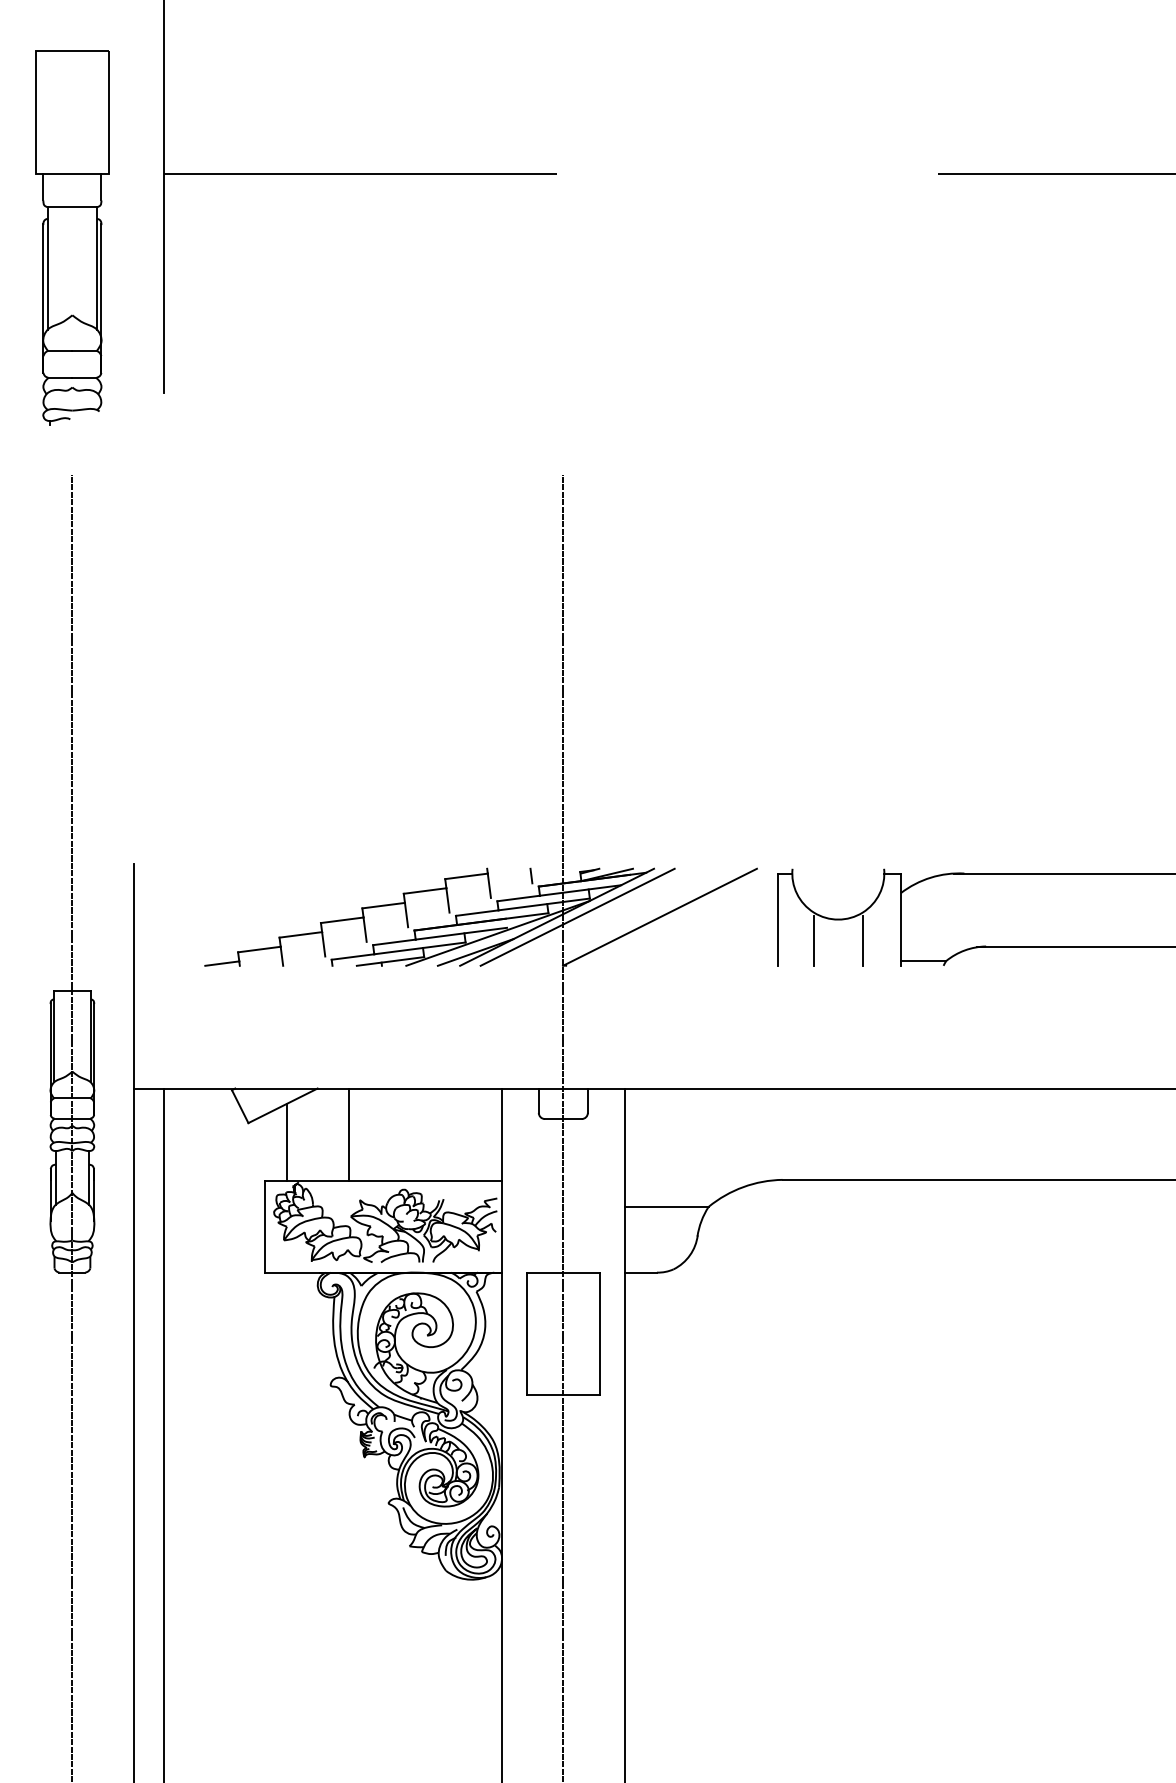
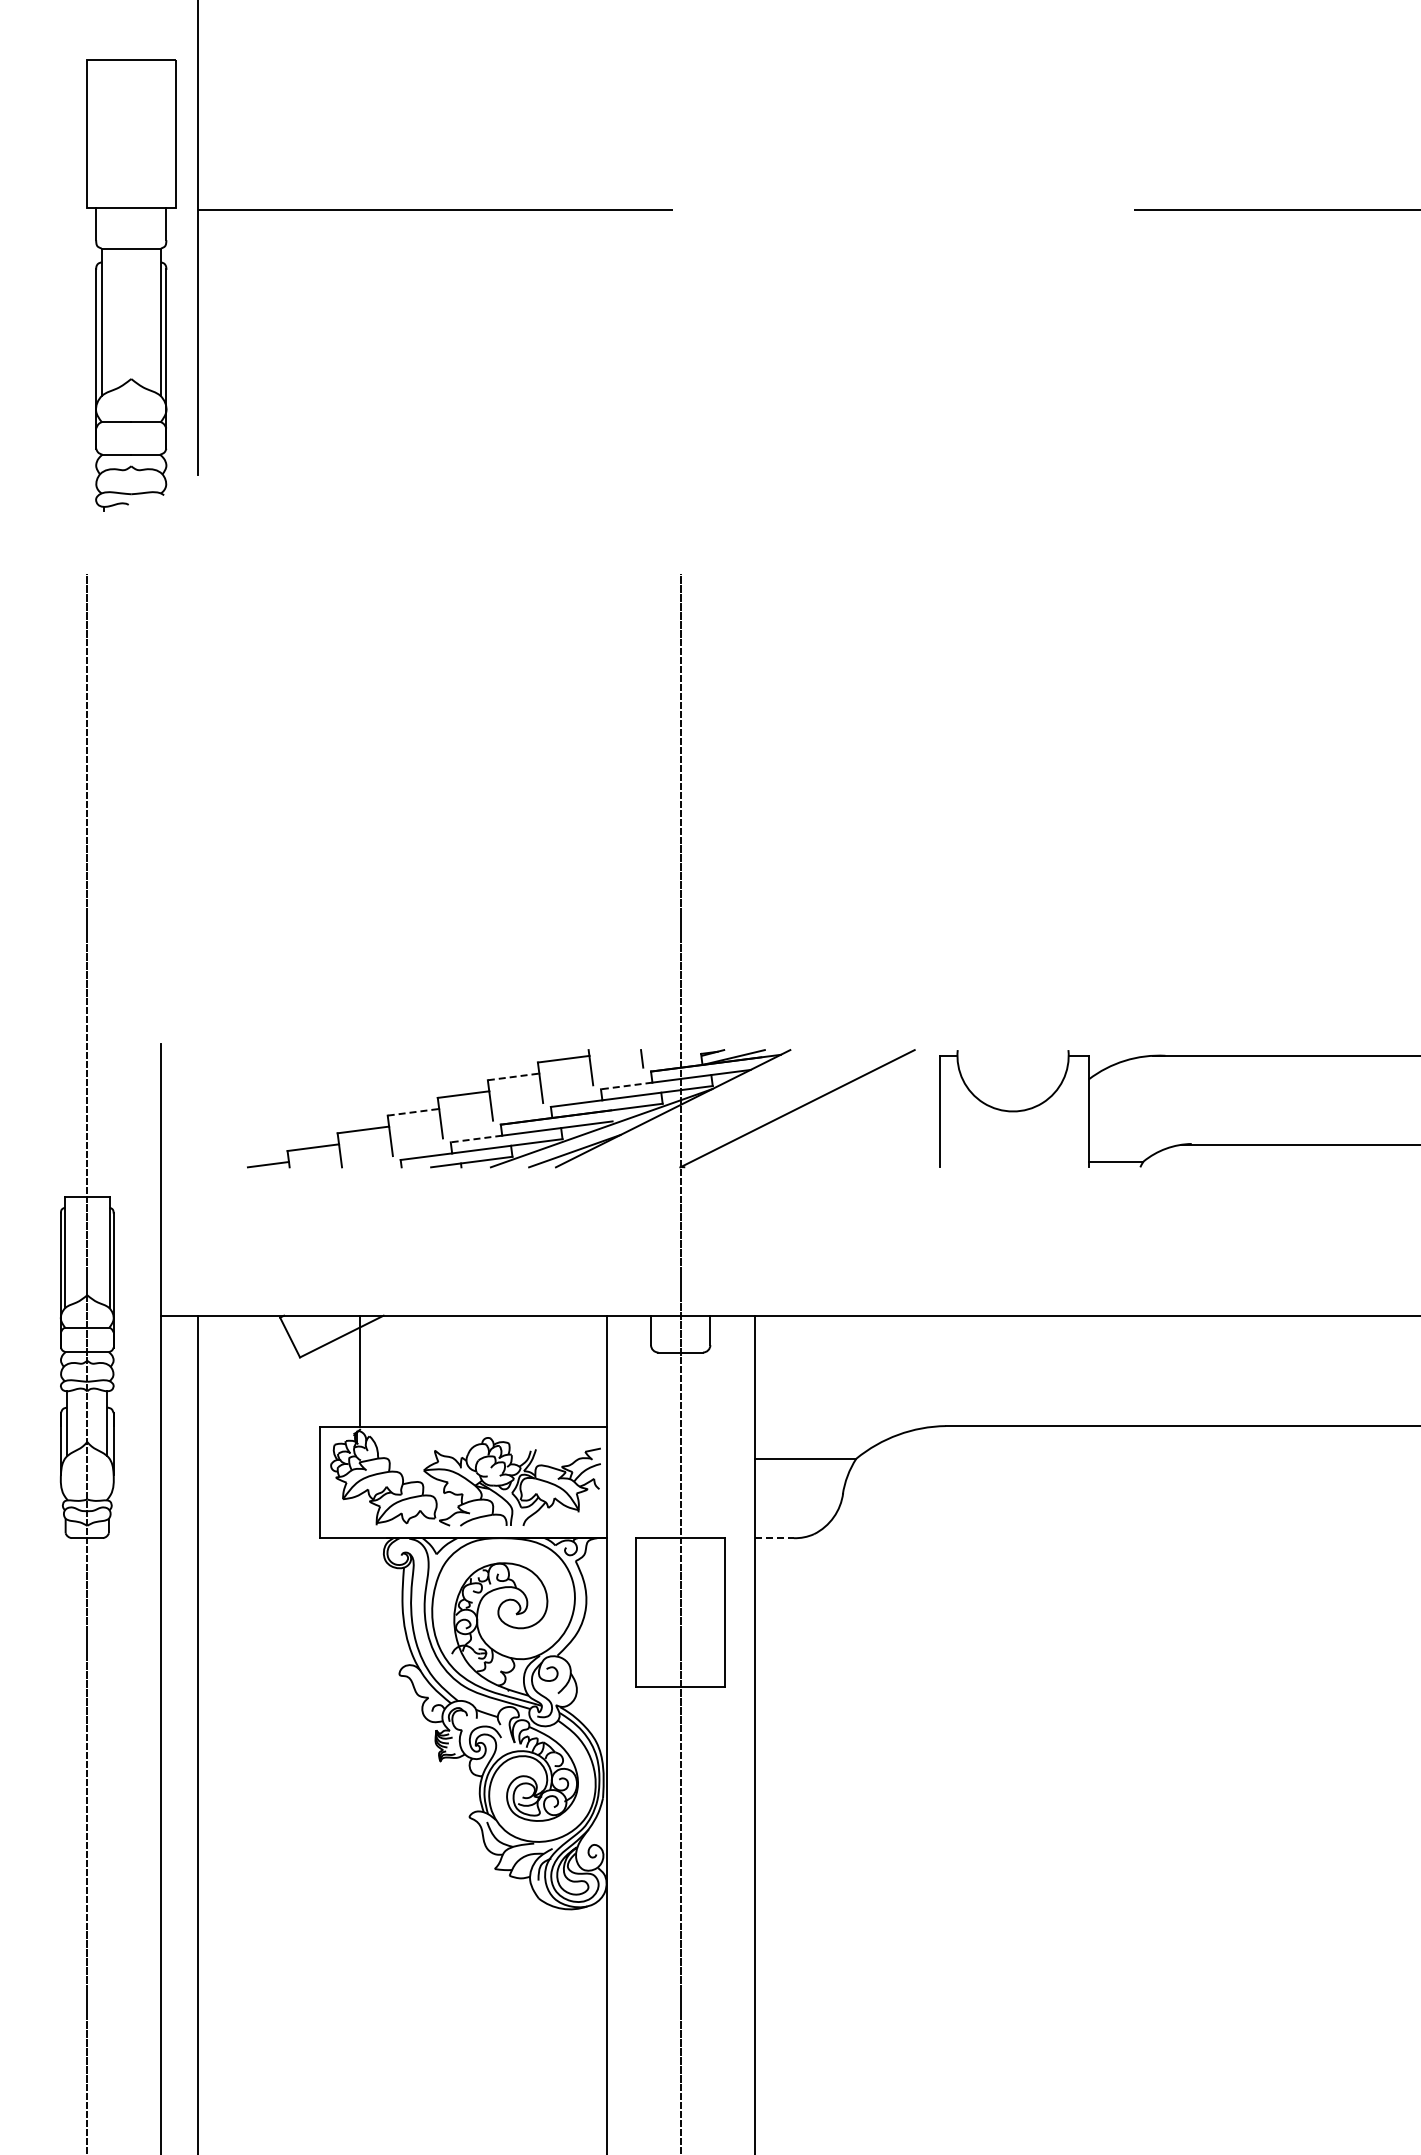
part: (72, 237) -> (131, 285), moved
line: (425, 890) -> (513, 1076), solid -> dashed
line: (518, 898) -> (626, 1085), solid -> dashed
line: (577, 917) -> (697, 1108), removed
line: (342, 920) -> (413, 1112), solid -> dashed
line: (813, 940) -> (983, 1136), removed
line: (862, 940) -> (1042, 1136), removed
line: (394, 942) -> (476, 1139), solid -> dashed
line: (348, 1133) -> (360, 1370), moved
line: (286, 1142) -> (346, 1380), removed
line: (640, 1272) -> (774, 1538), solid -> dashed

